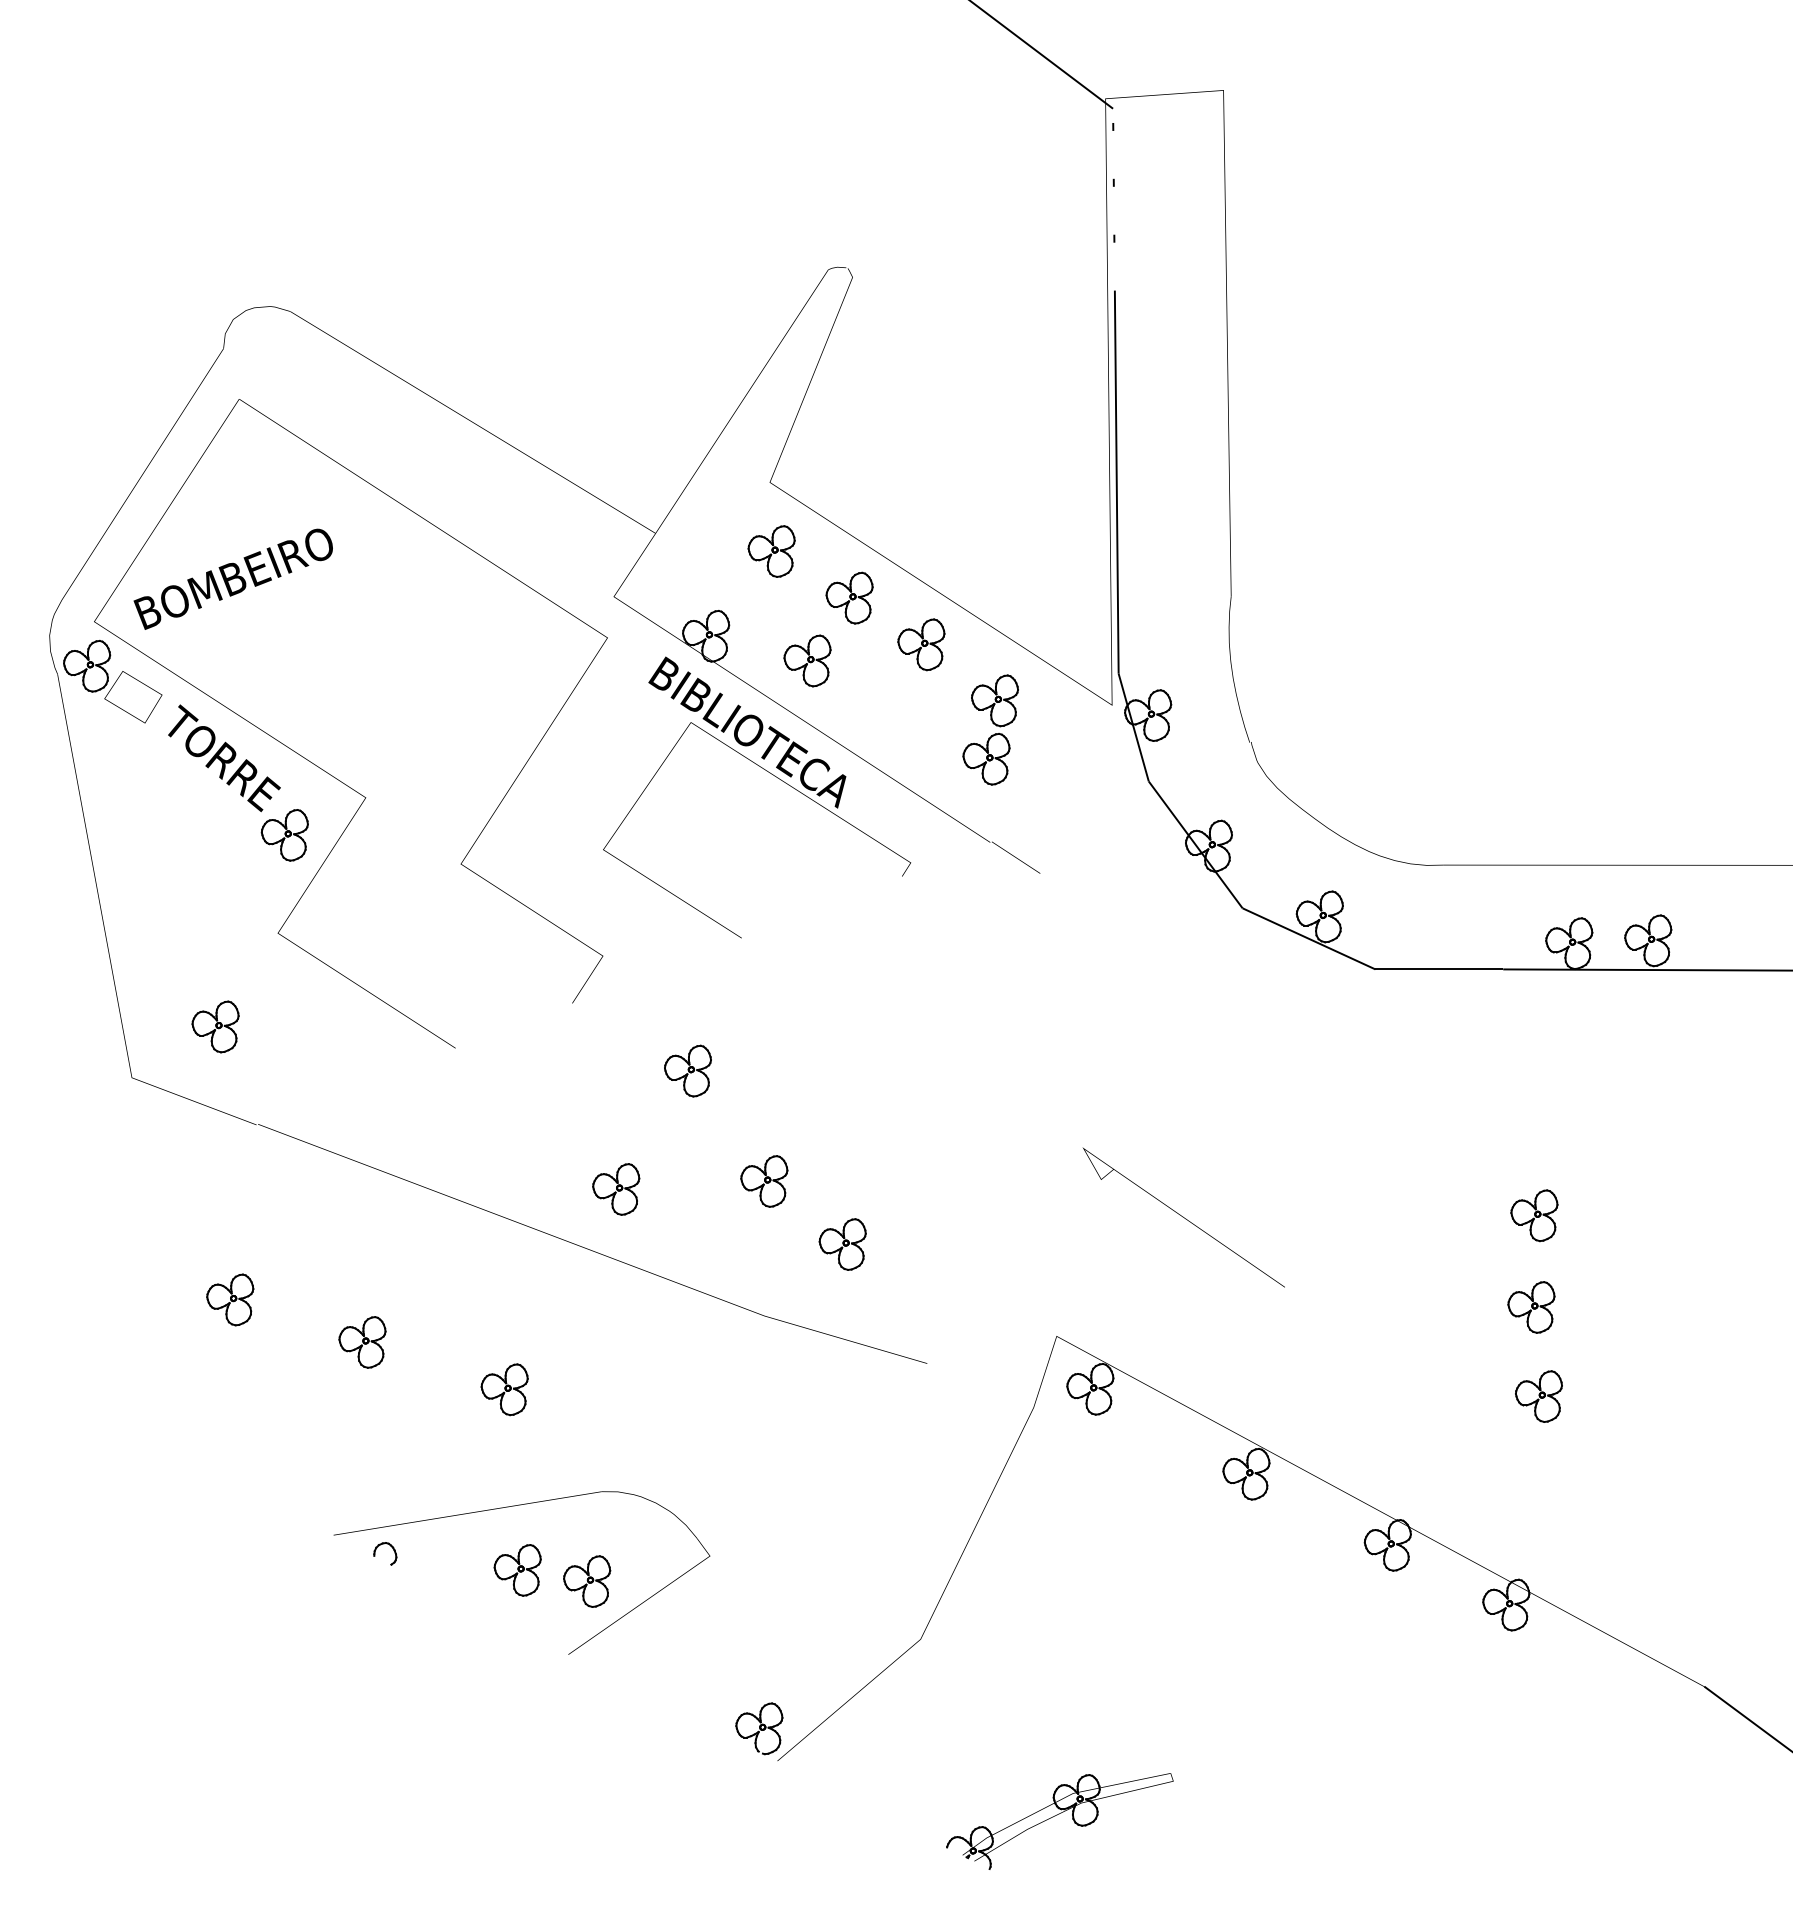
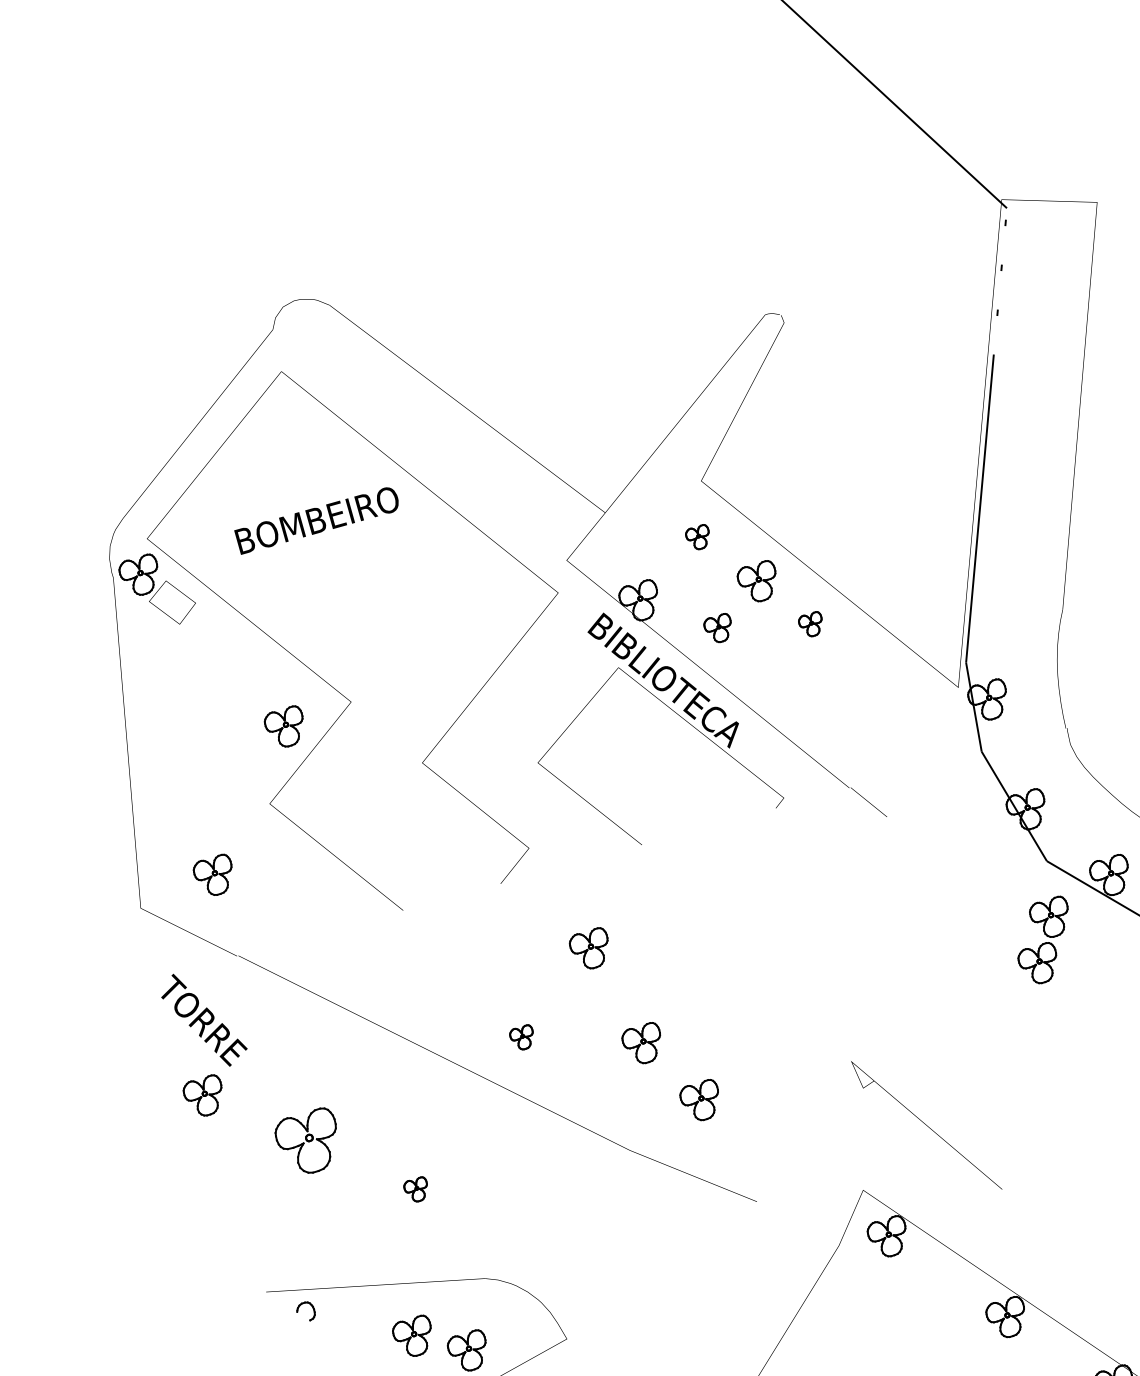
part: (771, 551) -> (696, 536), size x0.6
text: (232, 578) -> (315, 520), moved
part: (921, 644) -> (810, 623), size x0.6
part: (807, 660) -> (717, 627), size x0.7
part: (990, 729) -> (1042, 938), moved
text: (224, 758) -> (204, 1020), moved
part: (616, 1189) -> (521, 1036), size x0.6
line: (1183, 1217) -> (926, 1125), moved
part: (362, 1342) -> (304, 1139), size x1.6
part: (504, 1389) -> (415, 1188), size x0.6

